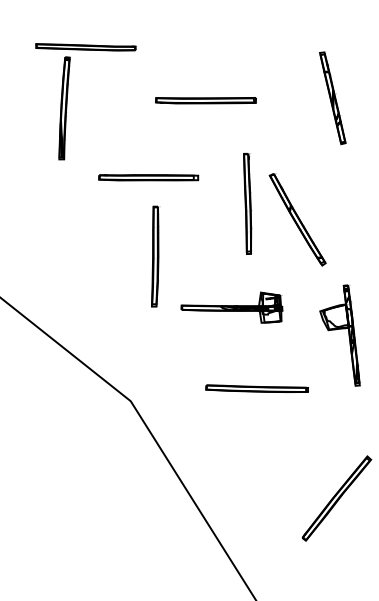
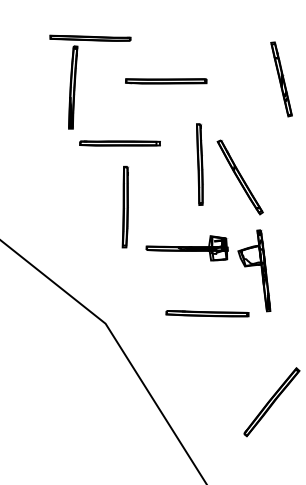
part: (68, 97) -> (76, 78), moved
part: (332, 98) -> (281, 79), moved
part: (340, 335) -> (254, 270), moved

